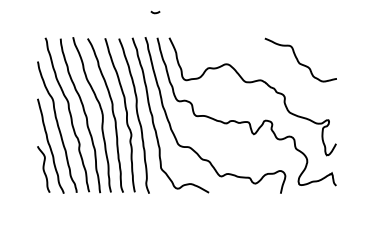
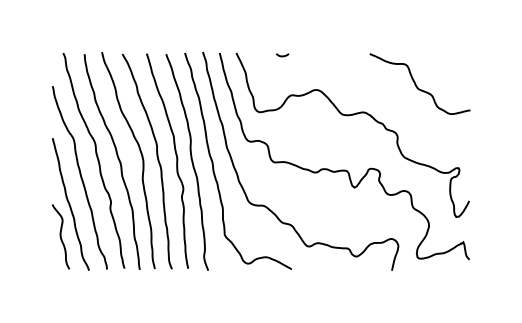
curve: (155, 12) -> (282, 55), moved

